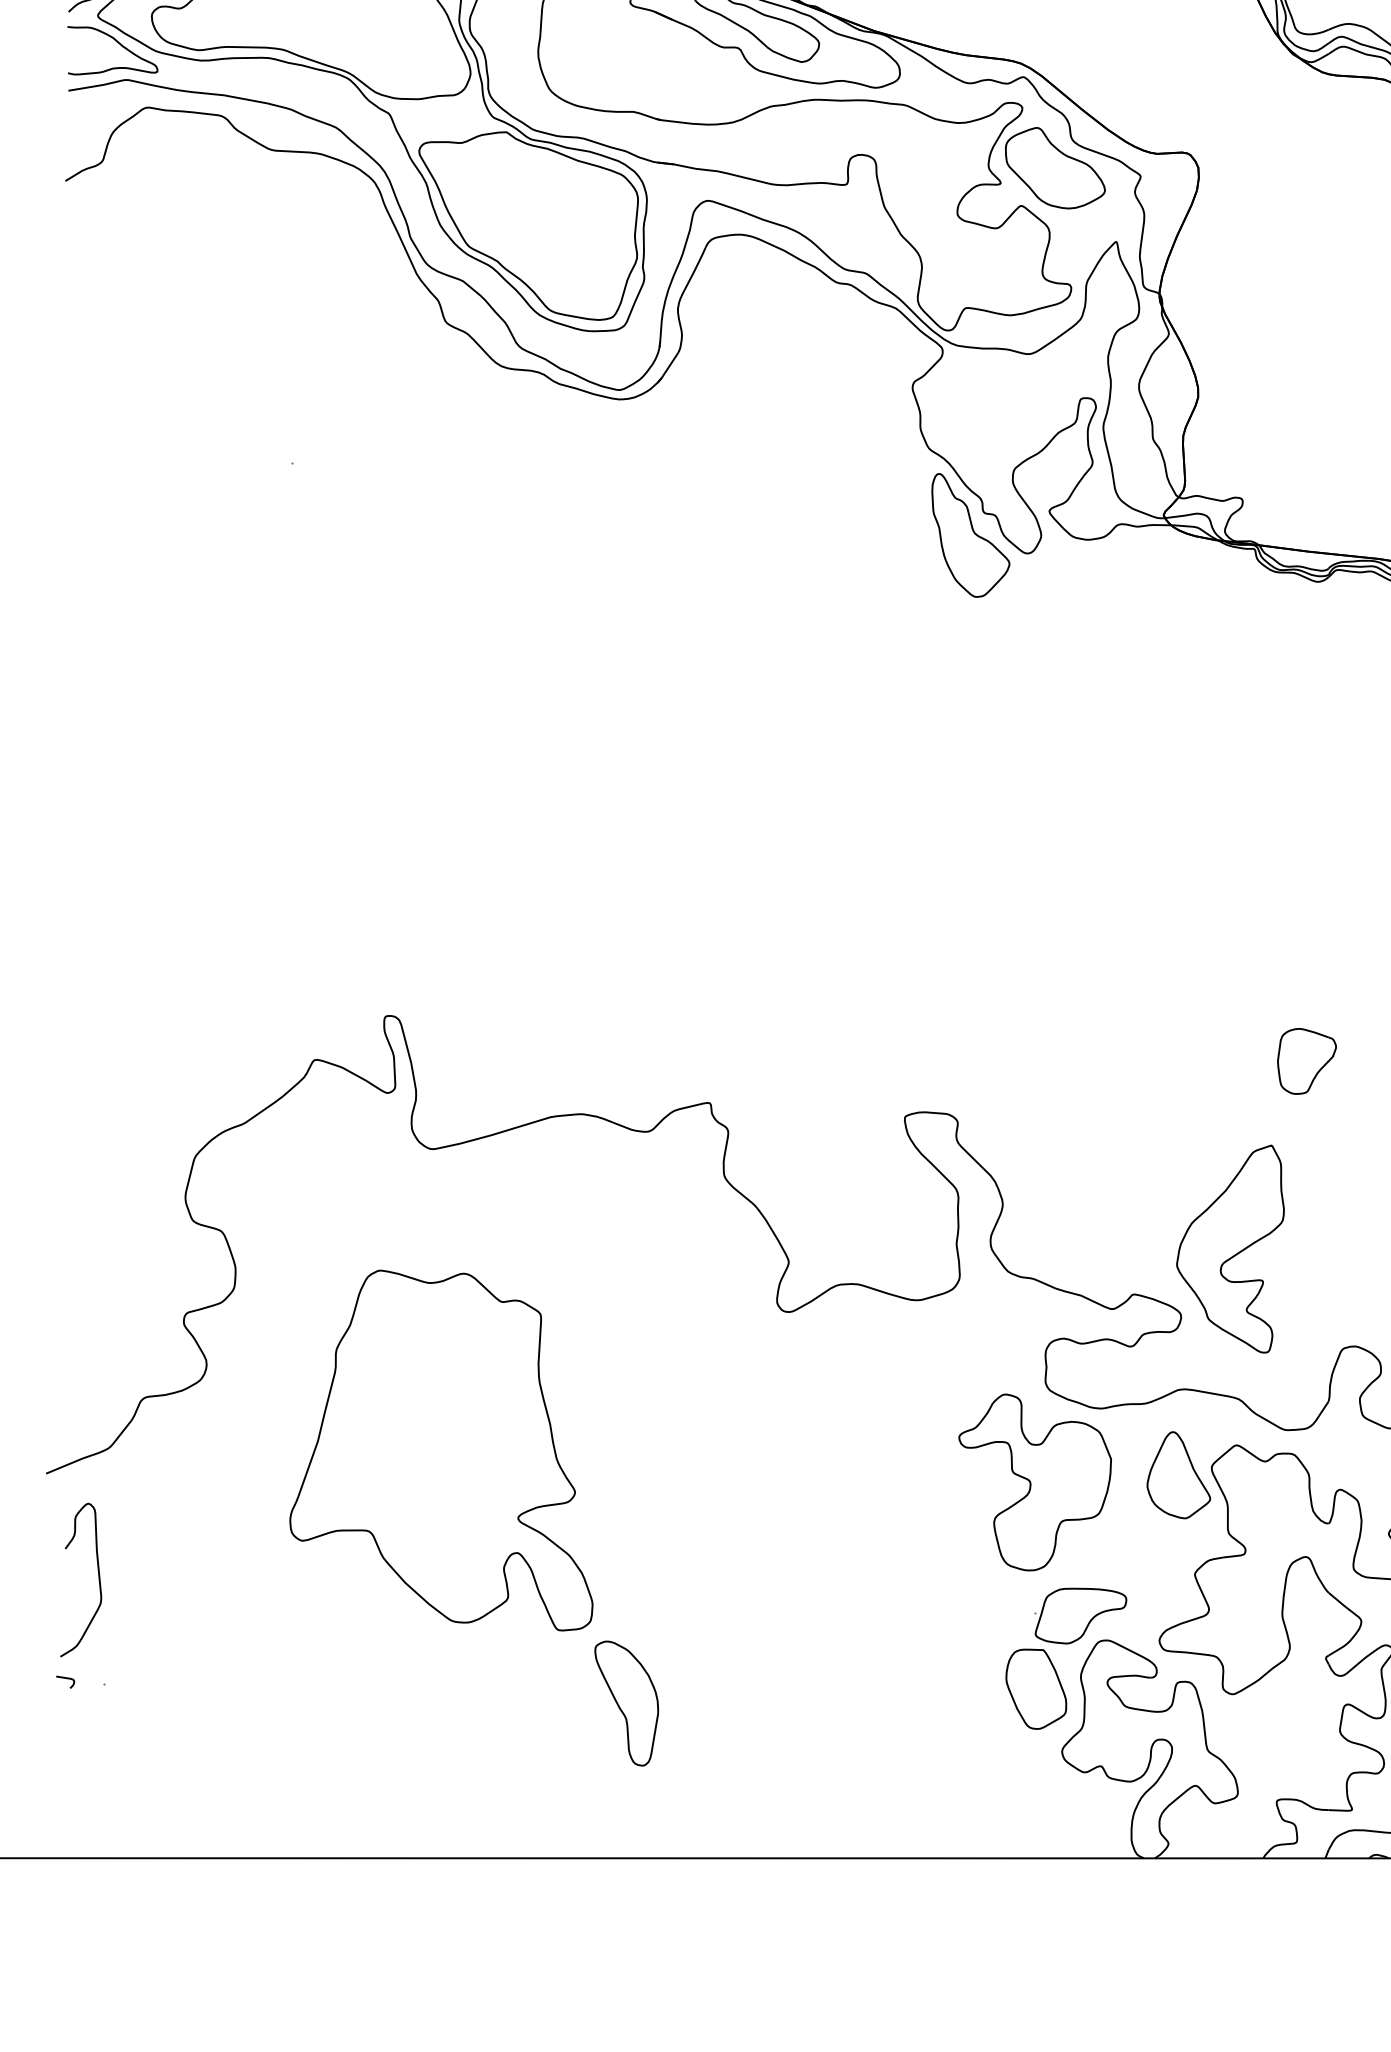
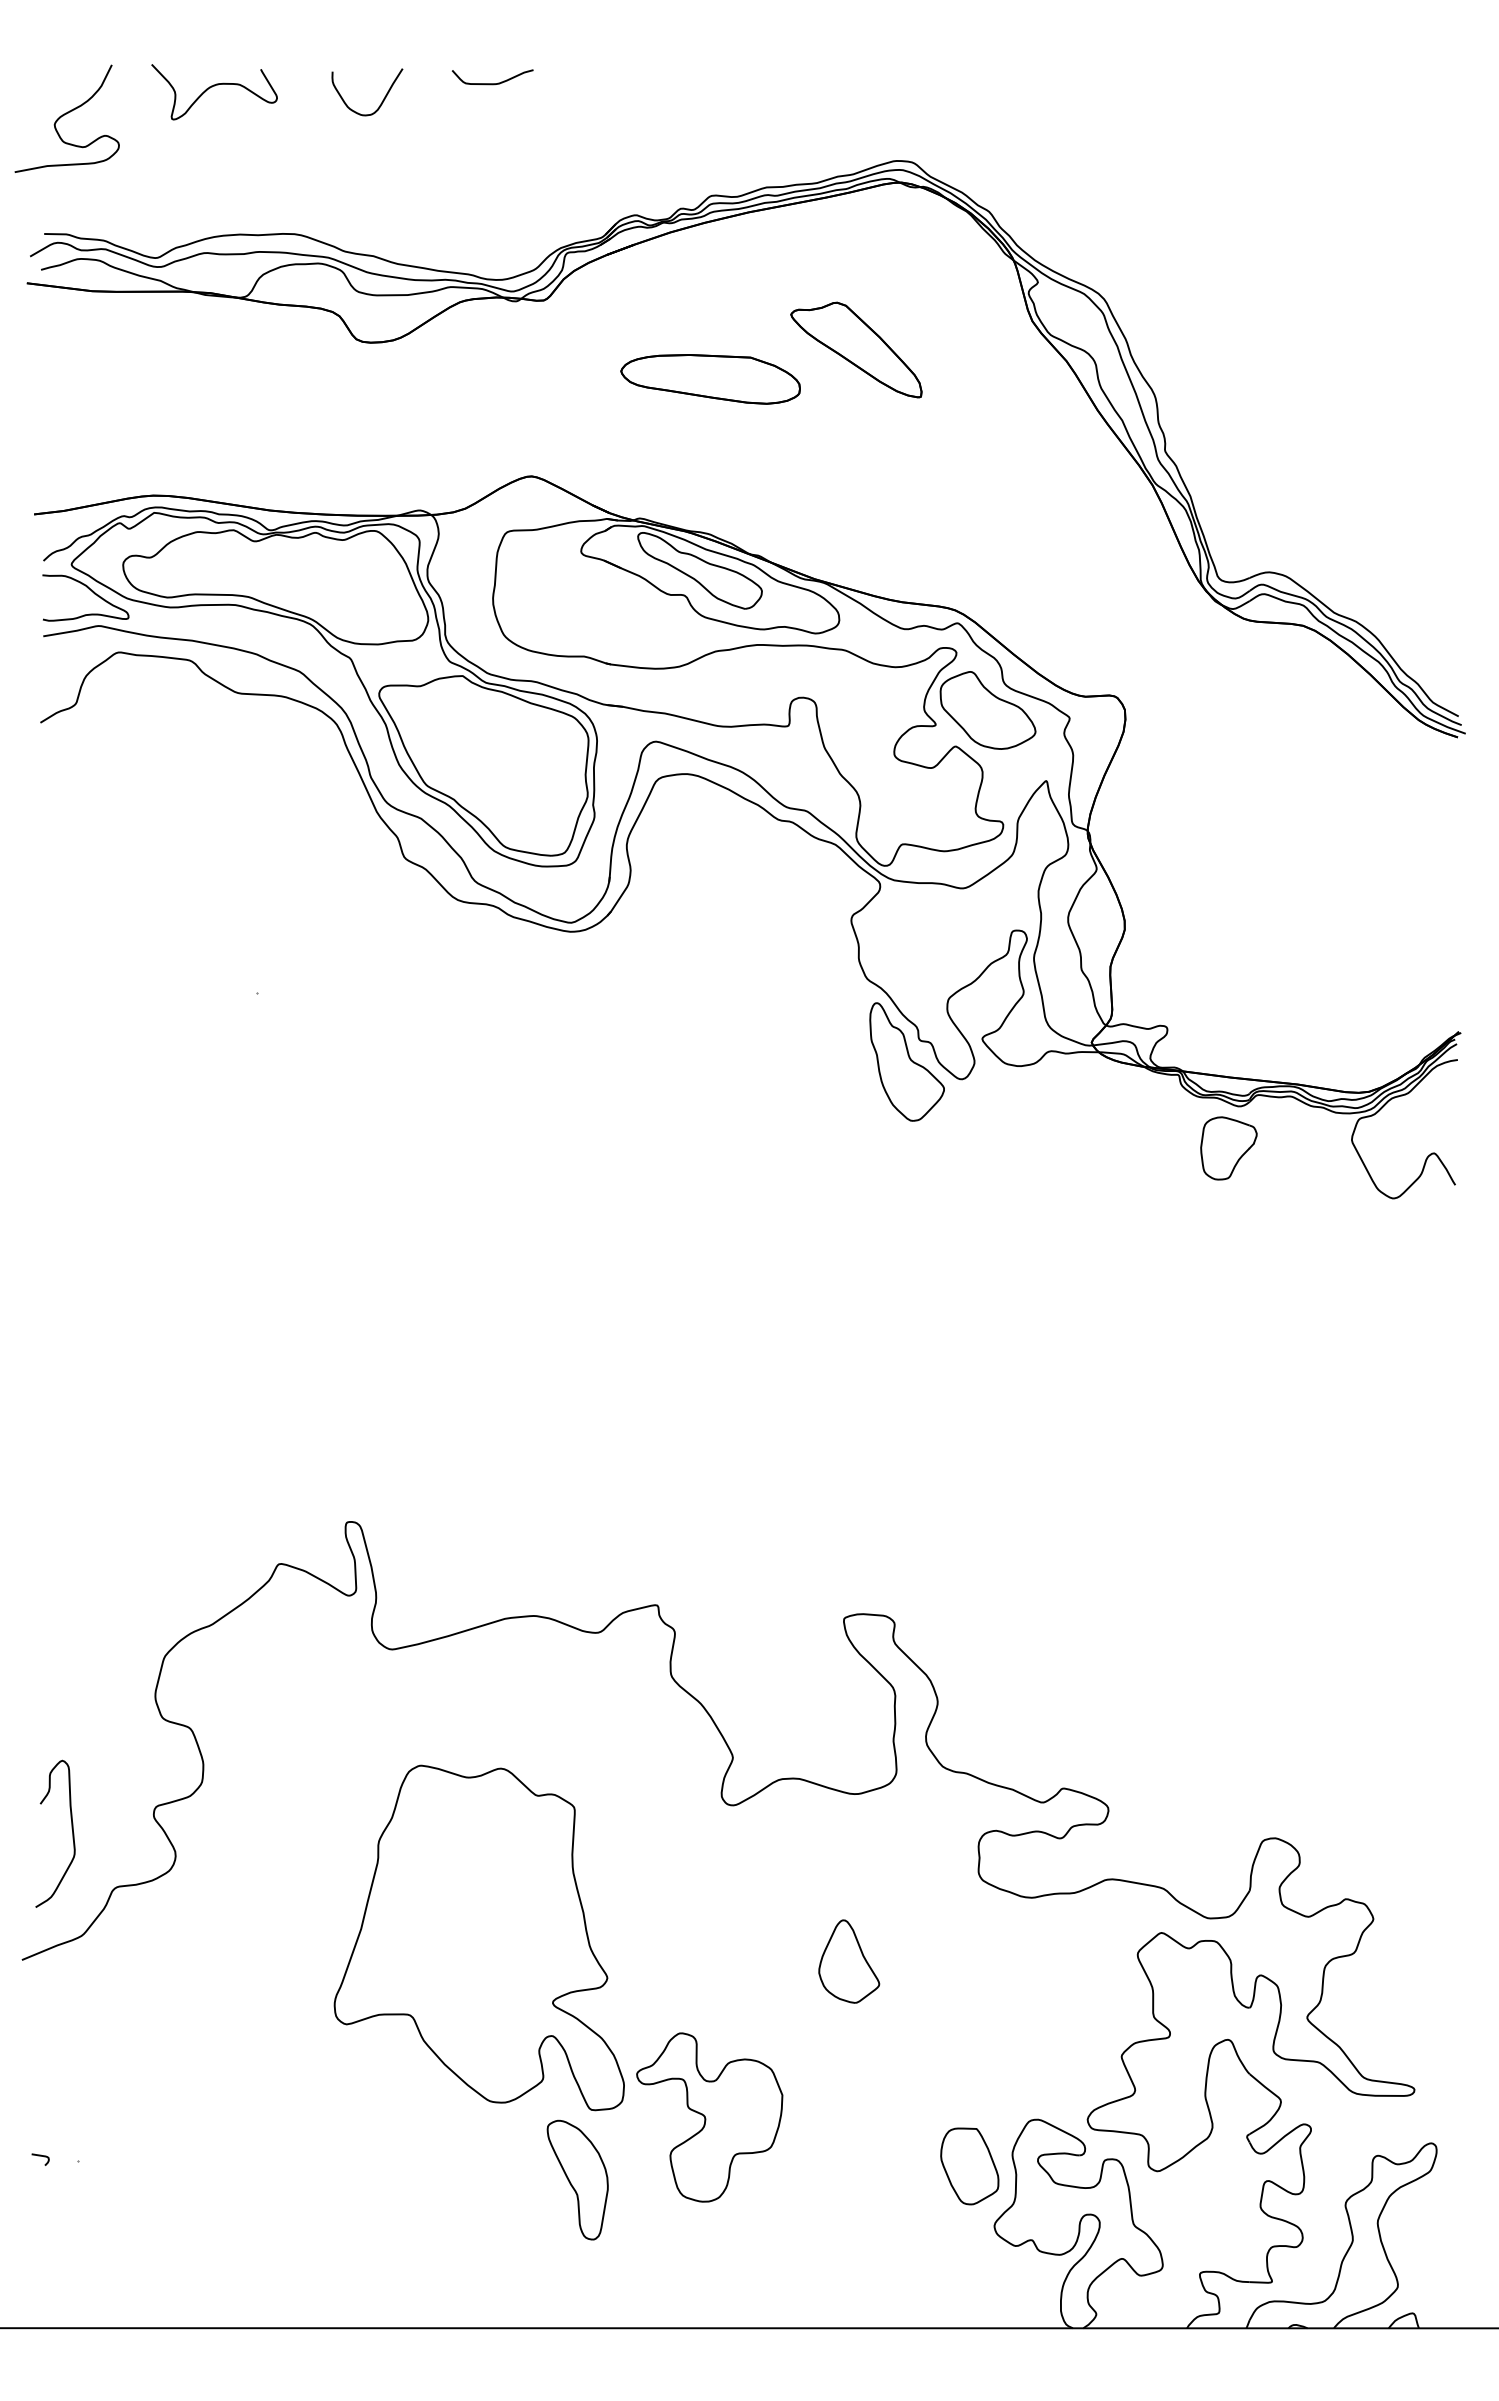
part: (1306, 1061) -> (1228, 1148), moved
part: (1230, 1249) -> (1155, 1745), removed
part: (440, 1450) -> (478, 1937), moved
part: (1179, 1475) -> (849, 1961), moved
part: (1034, 1482) -> (709, 2117), moved
curve: (97, 1574) -> (71, 1828), moved
part: (1080, 1616) -> (1012, 2096), removed

